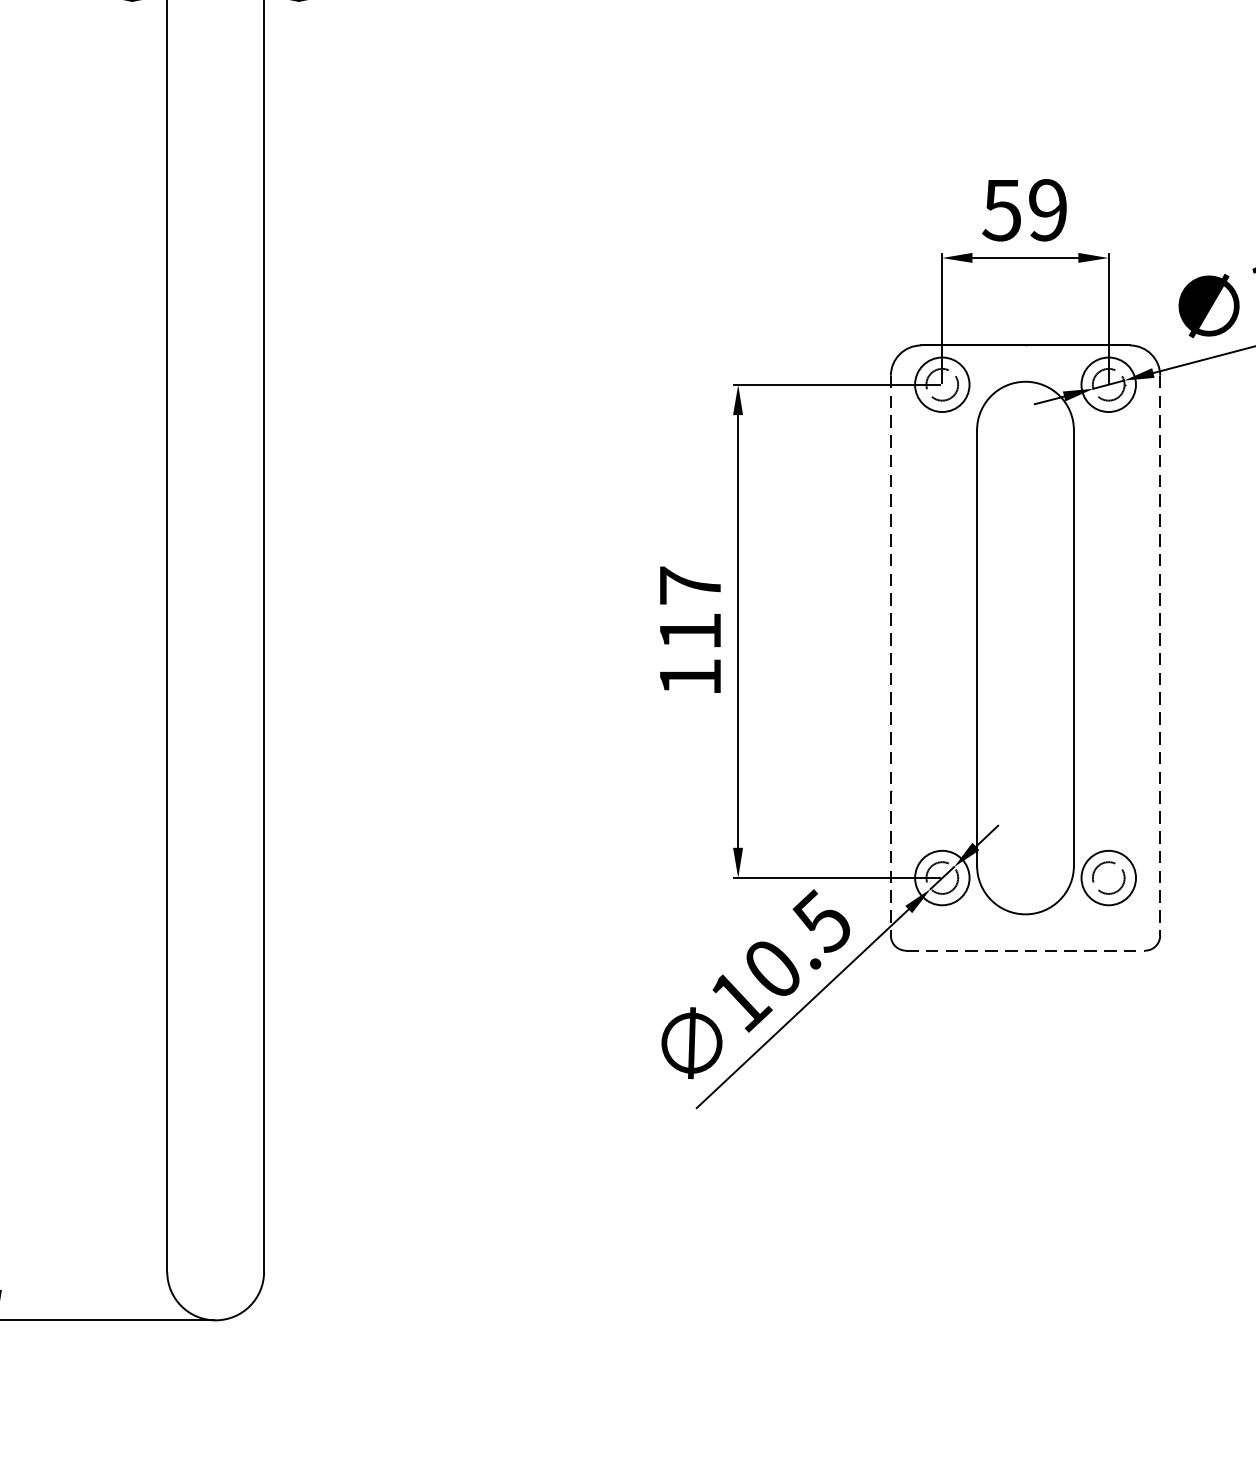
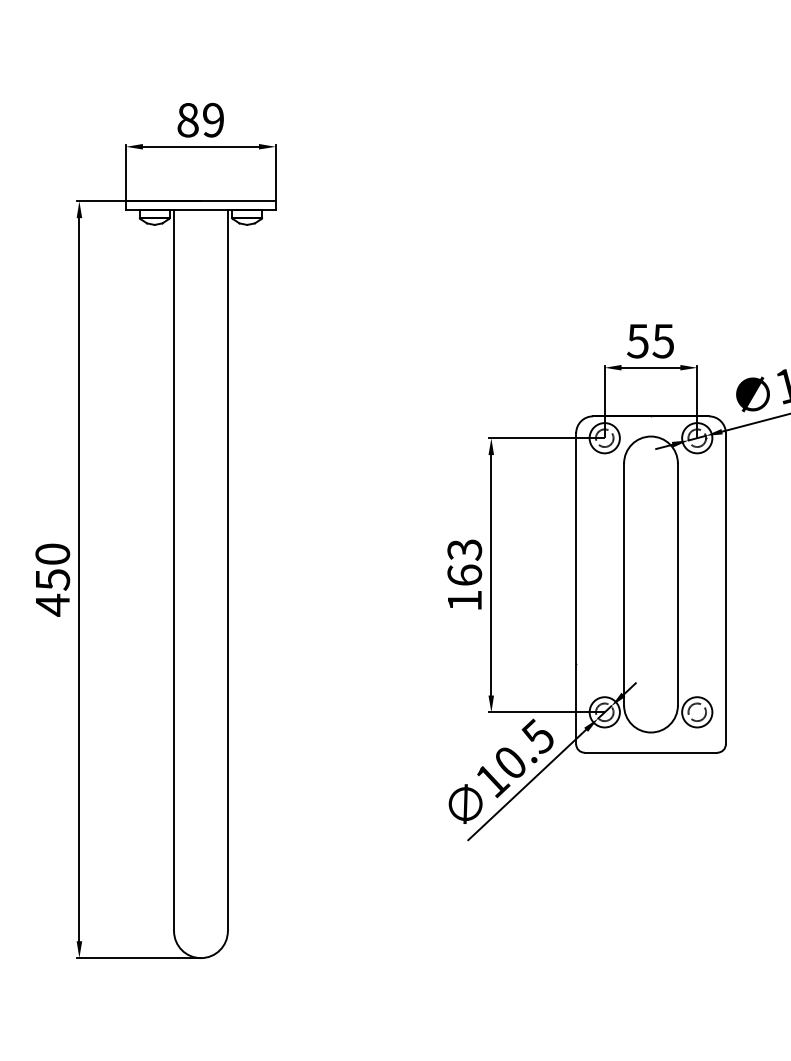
text: (1046, 208) -> (662, 340), 59 -> 55
text: (689, 608) -> (464, 562), 117 -> 163
line: (891, 655) -> (576, 588), dashed -> solid
line: (1159, 655) -> (725, 588), dashed -> solid
line: (1026, 950) -> (651, 752), dashed -> solid

